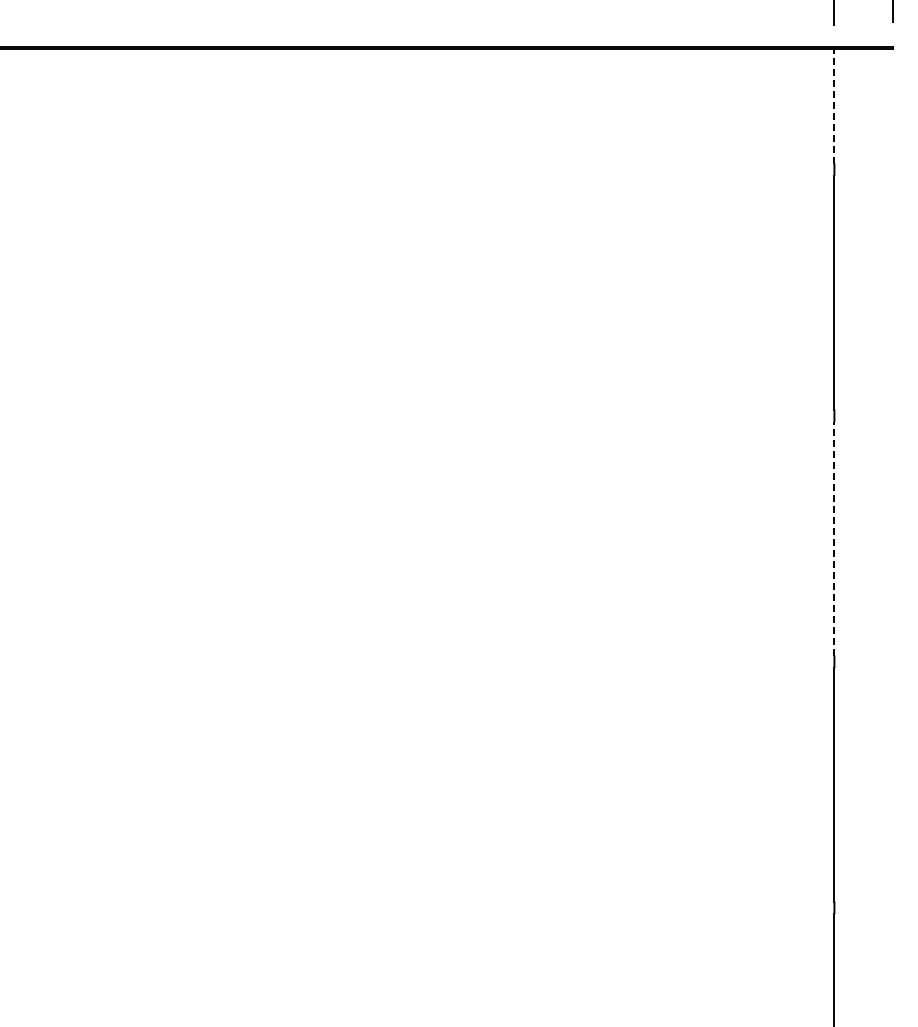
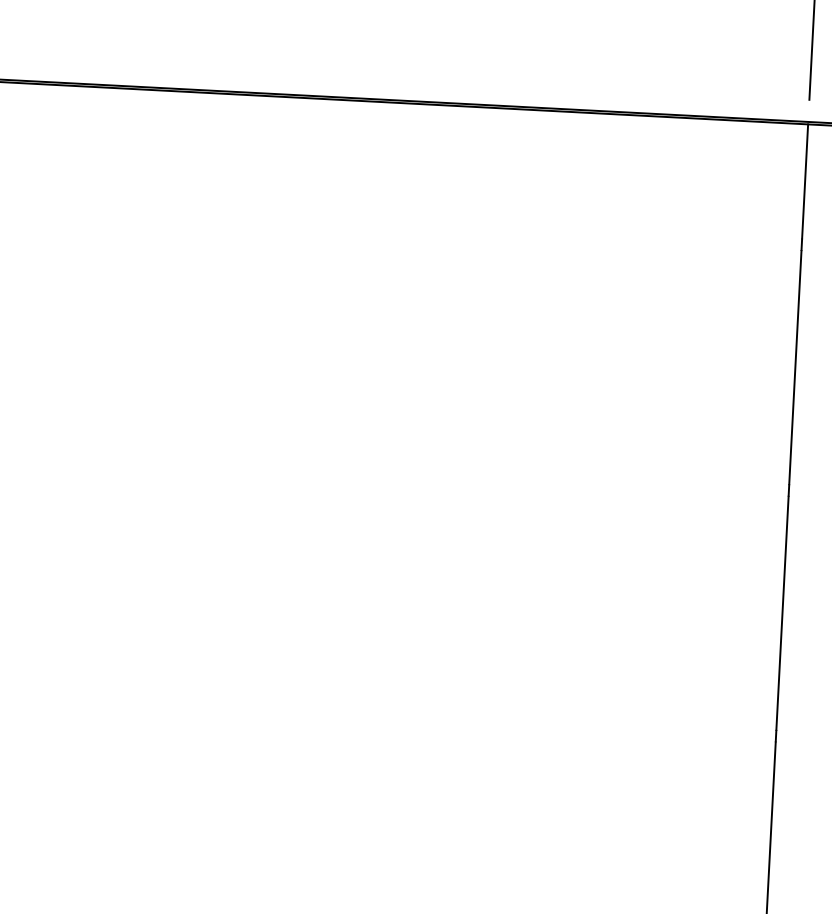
line: (834, 105) -> (805, 180), dashed -> solid
line: (834, 538) -> (782, 613), dashed -> solid

